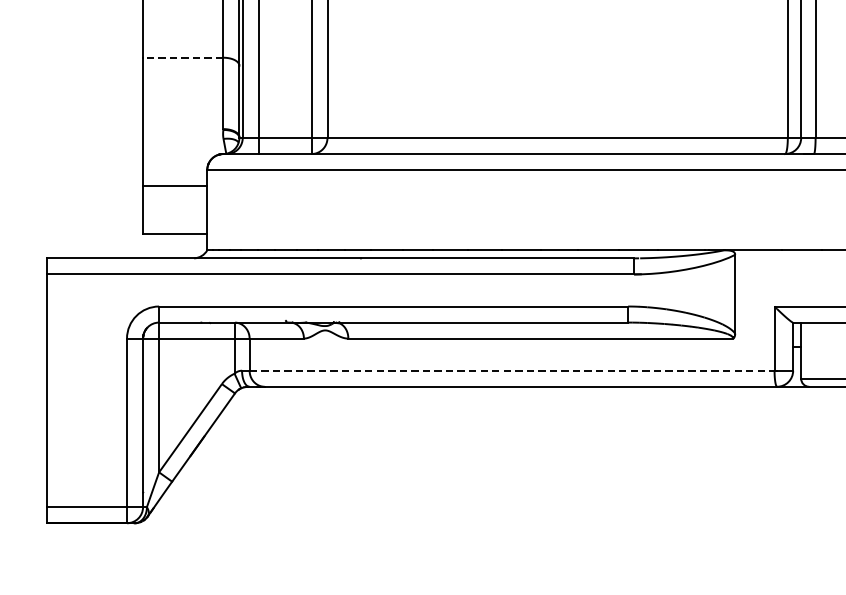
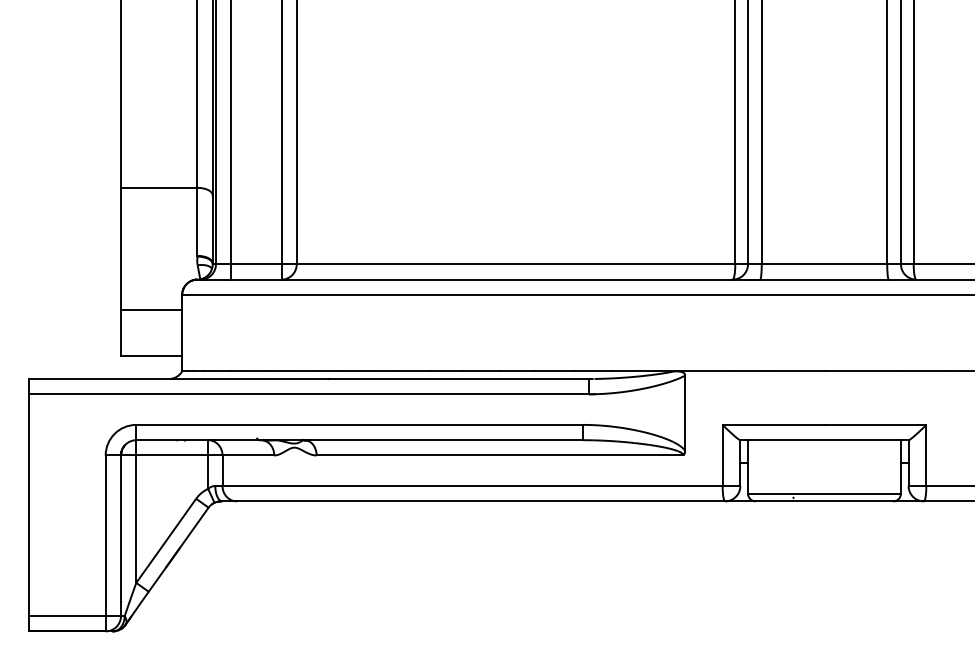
line: (182, 57) -> (158, 187), dashed -> solid
line: (513, 371) -> (473, 486), dashed -> solid

